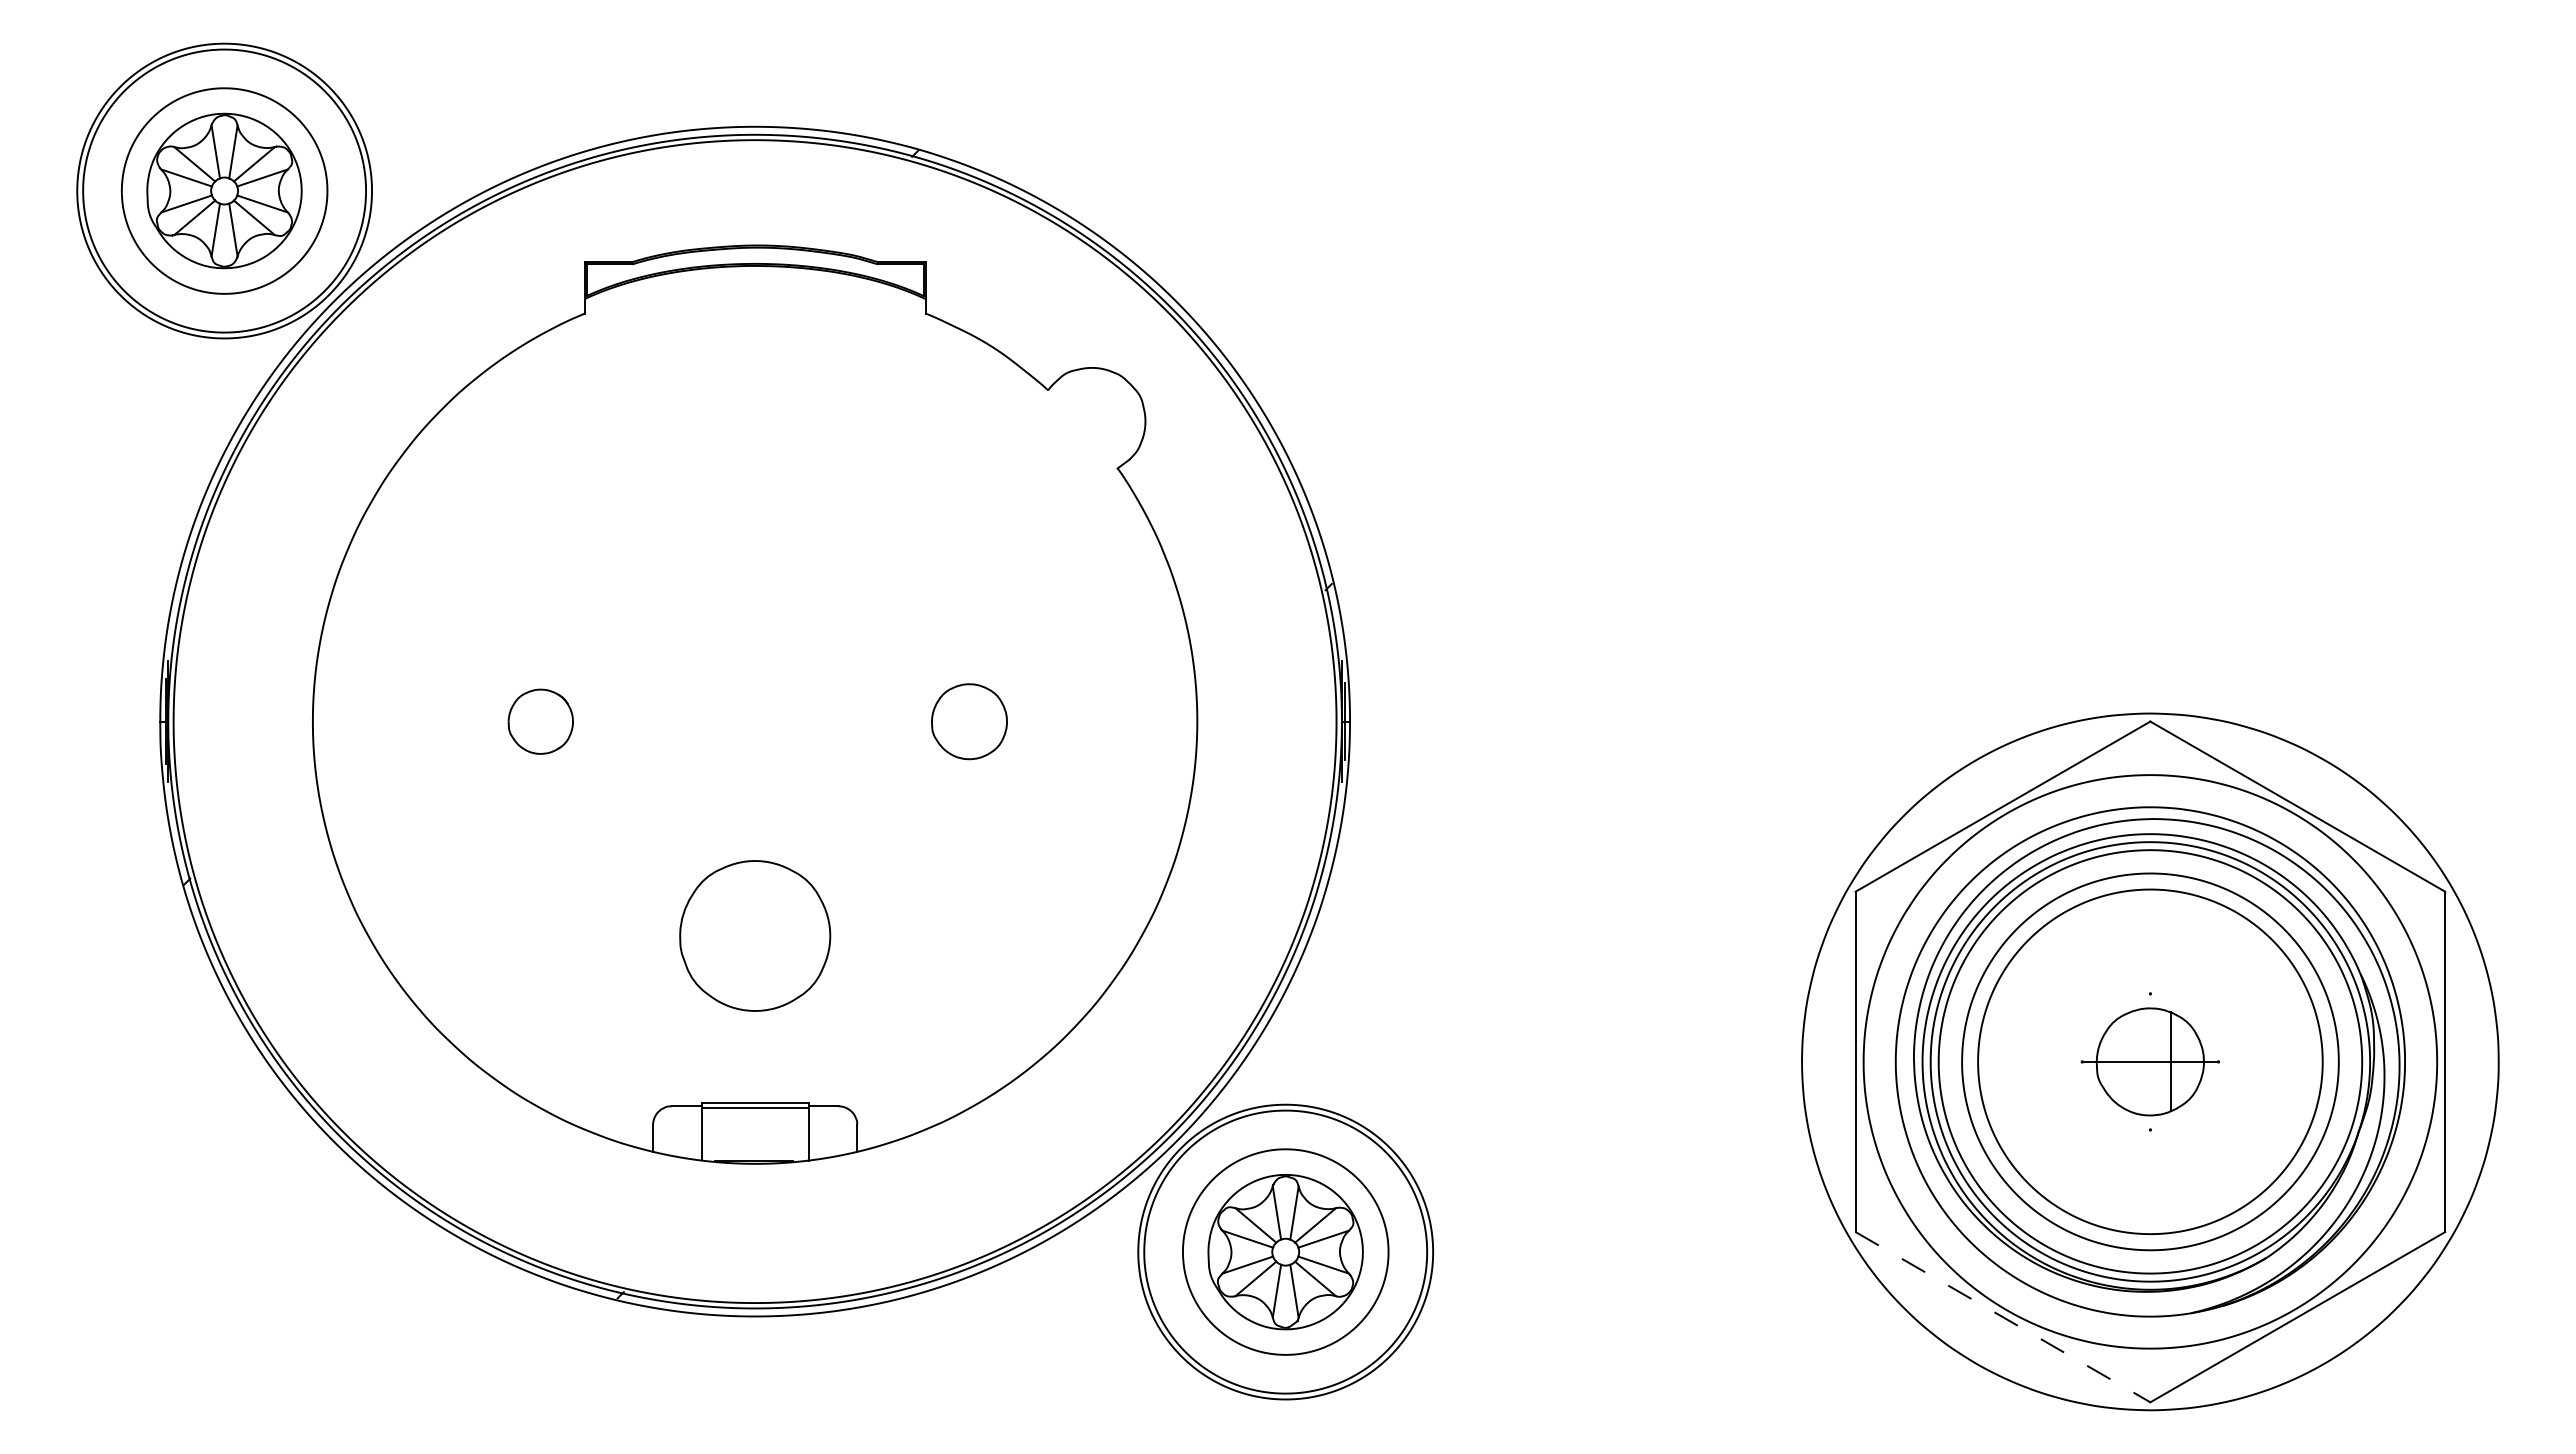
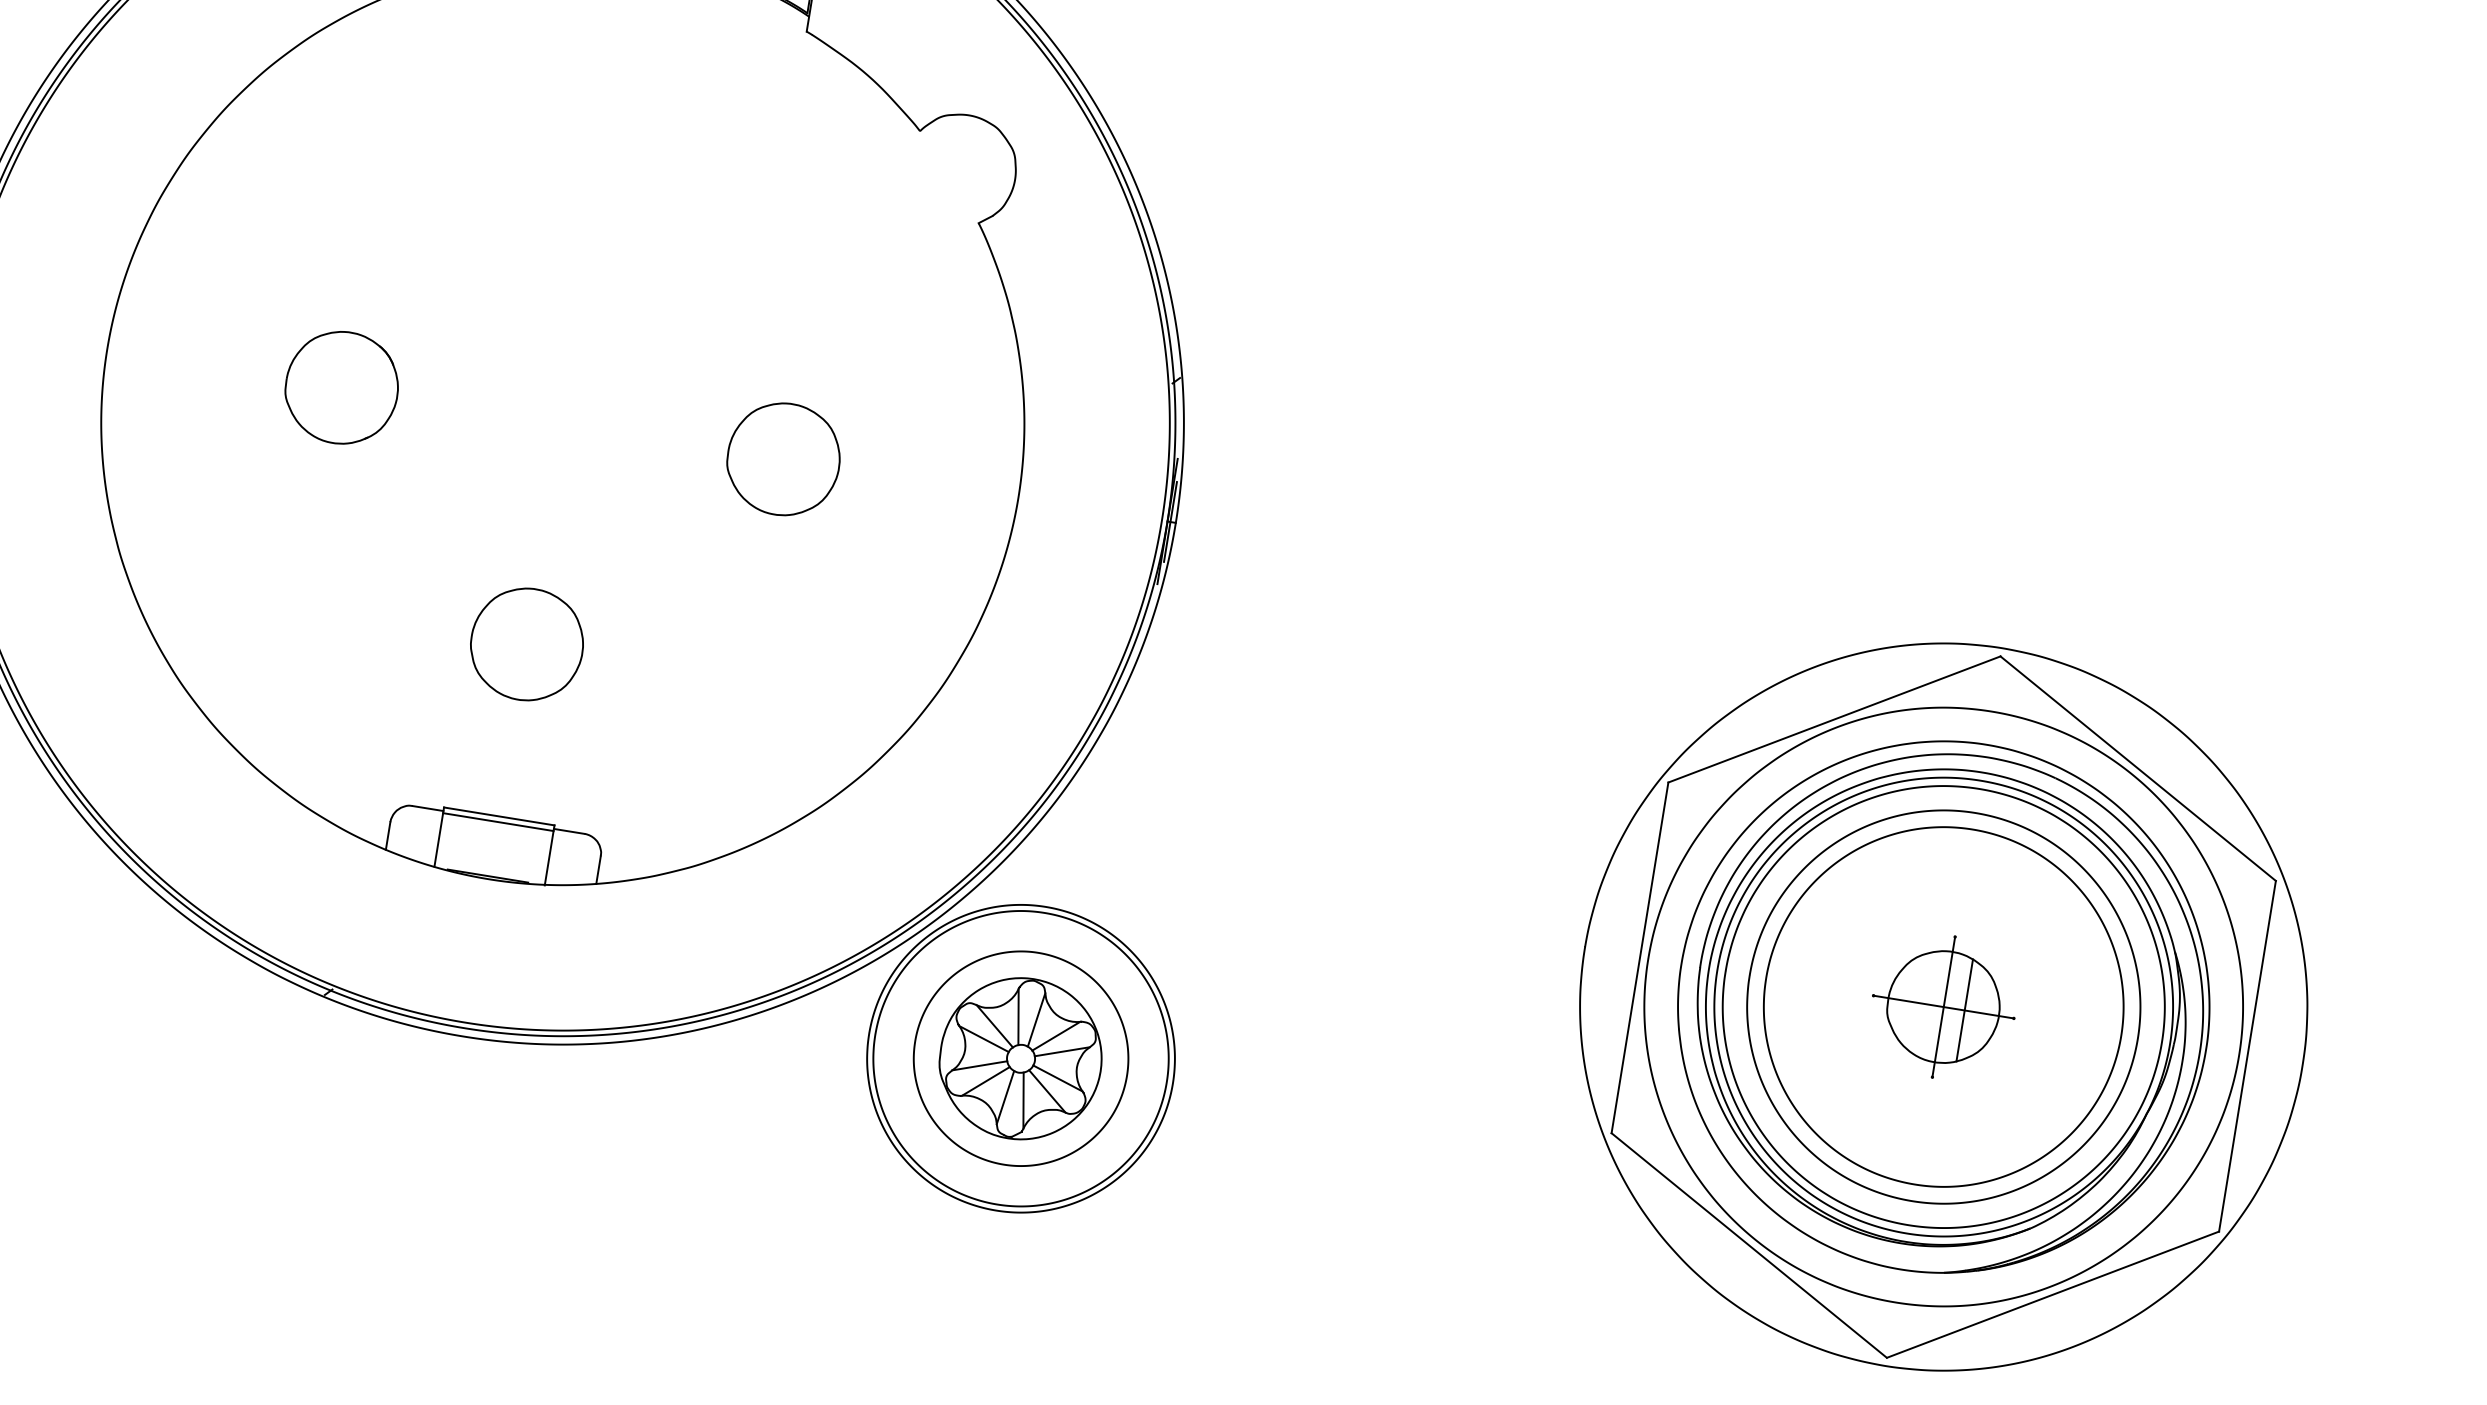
part: (540, 721) -> (341, 387), size x1.67
part: (969, 721) -> (783, 459), size x1.43
part: (754, 935) -> (526, 643), size x0.71
line: (2150, 1061) -> (1943, 1006), added
line: (2003, 1317) -> (1749, 1245), dashed -> solid

